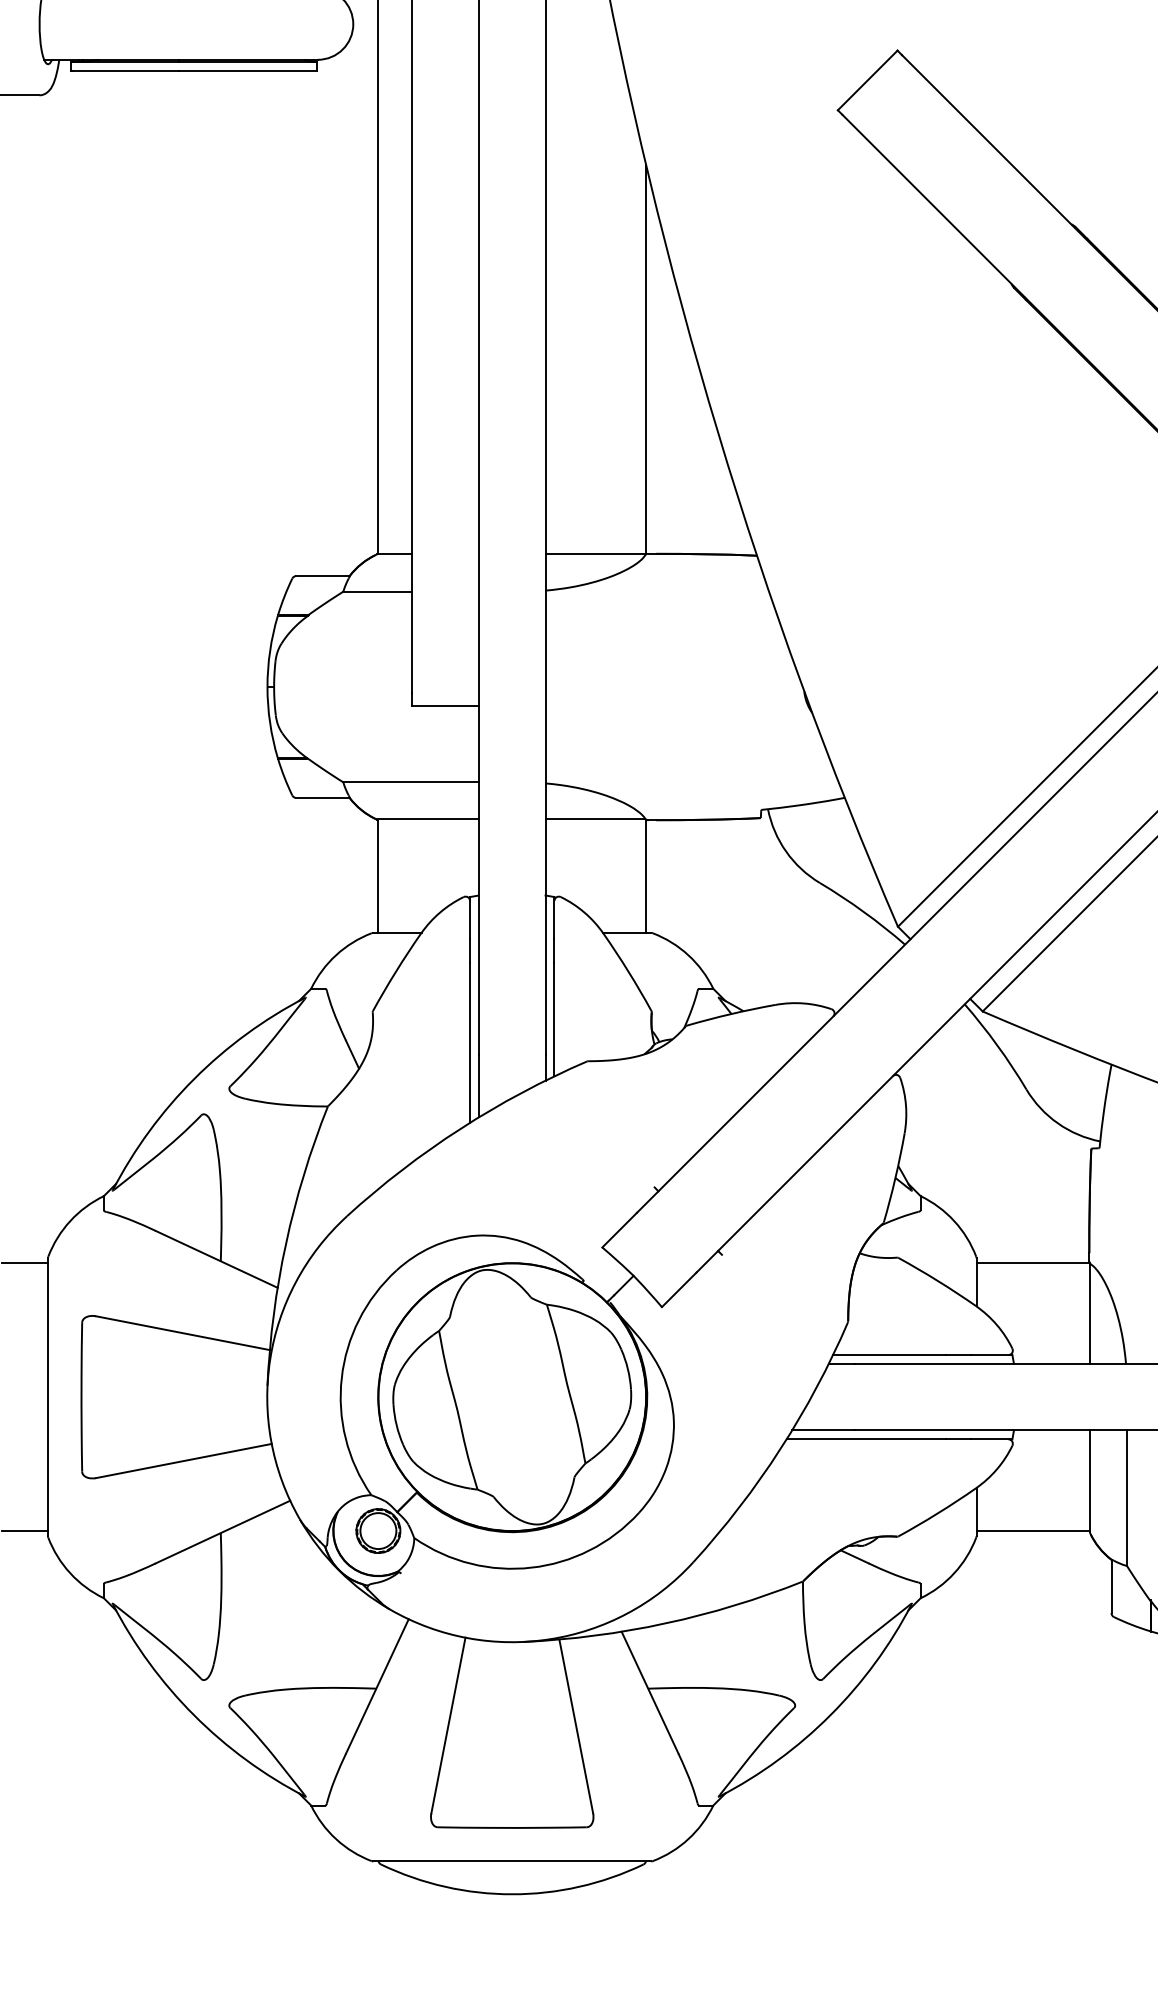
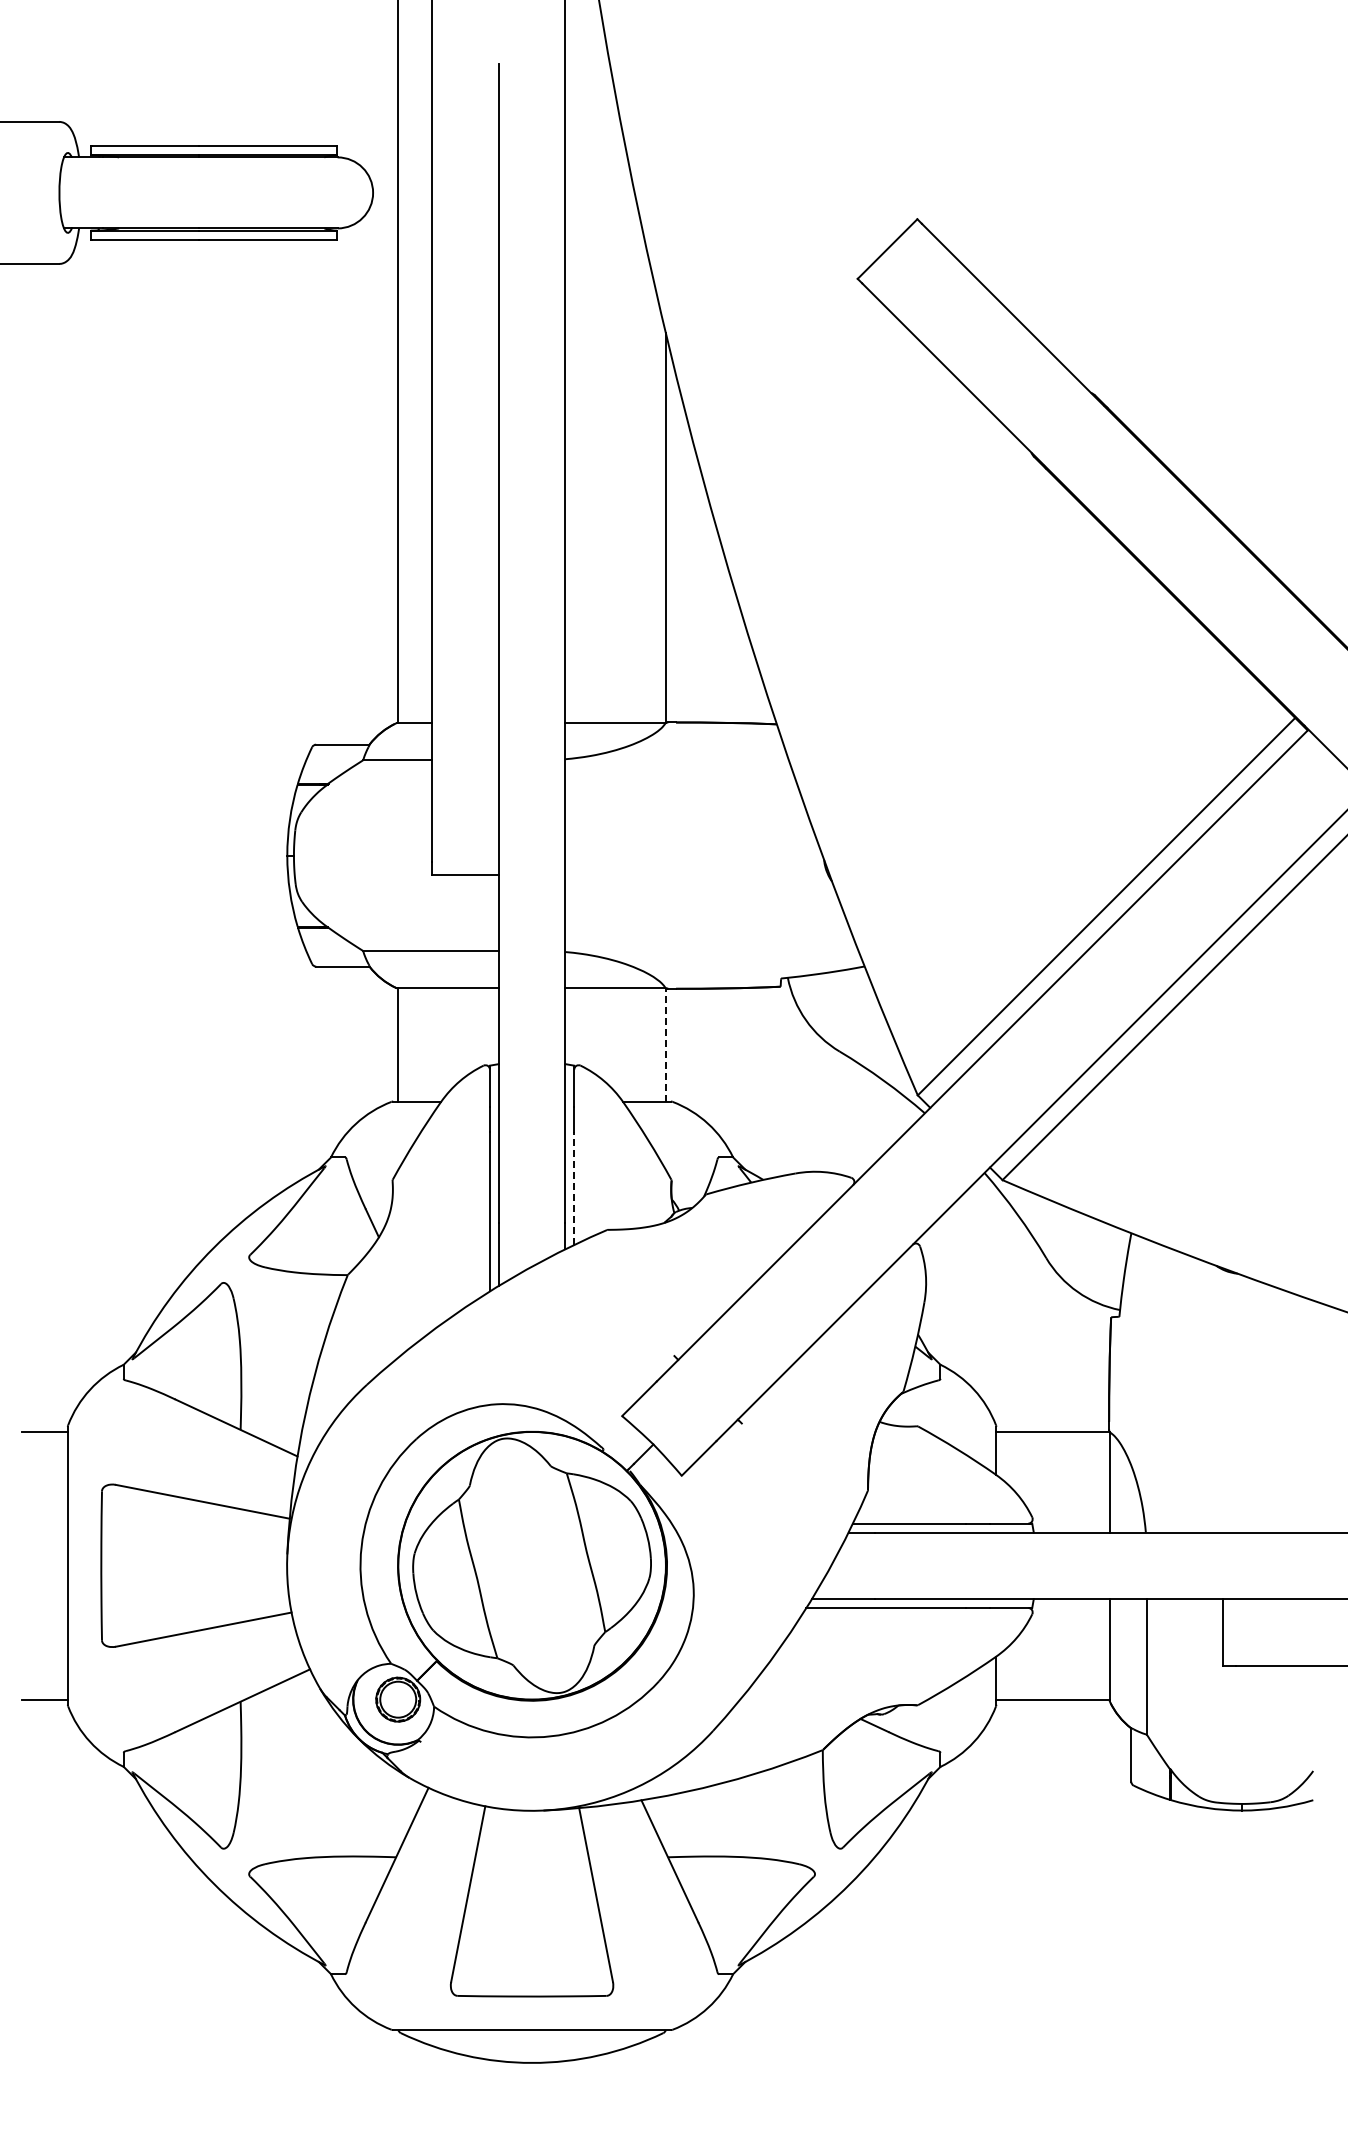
line: (645, 875) -> (665, 1044), solid -> dashed
line: (554, 1019) -> (574, 1188), solid -> dashed

